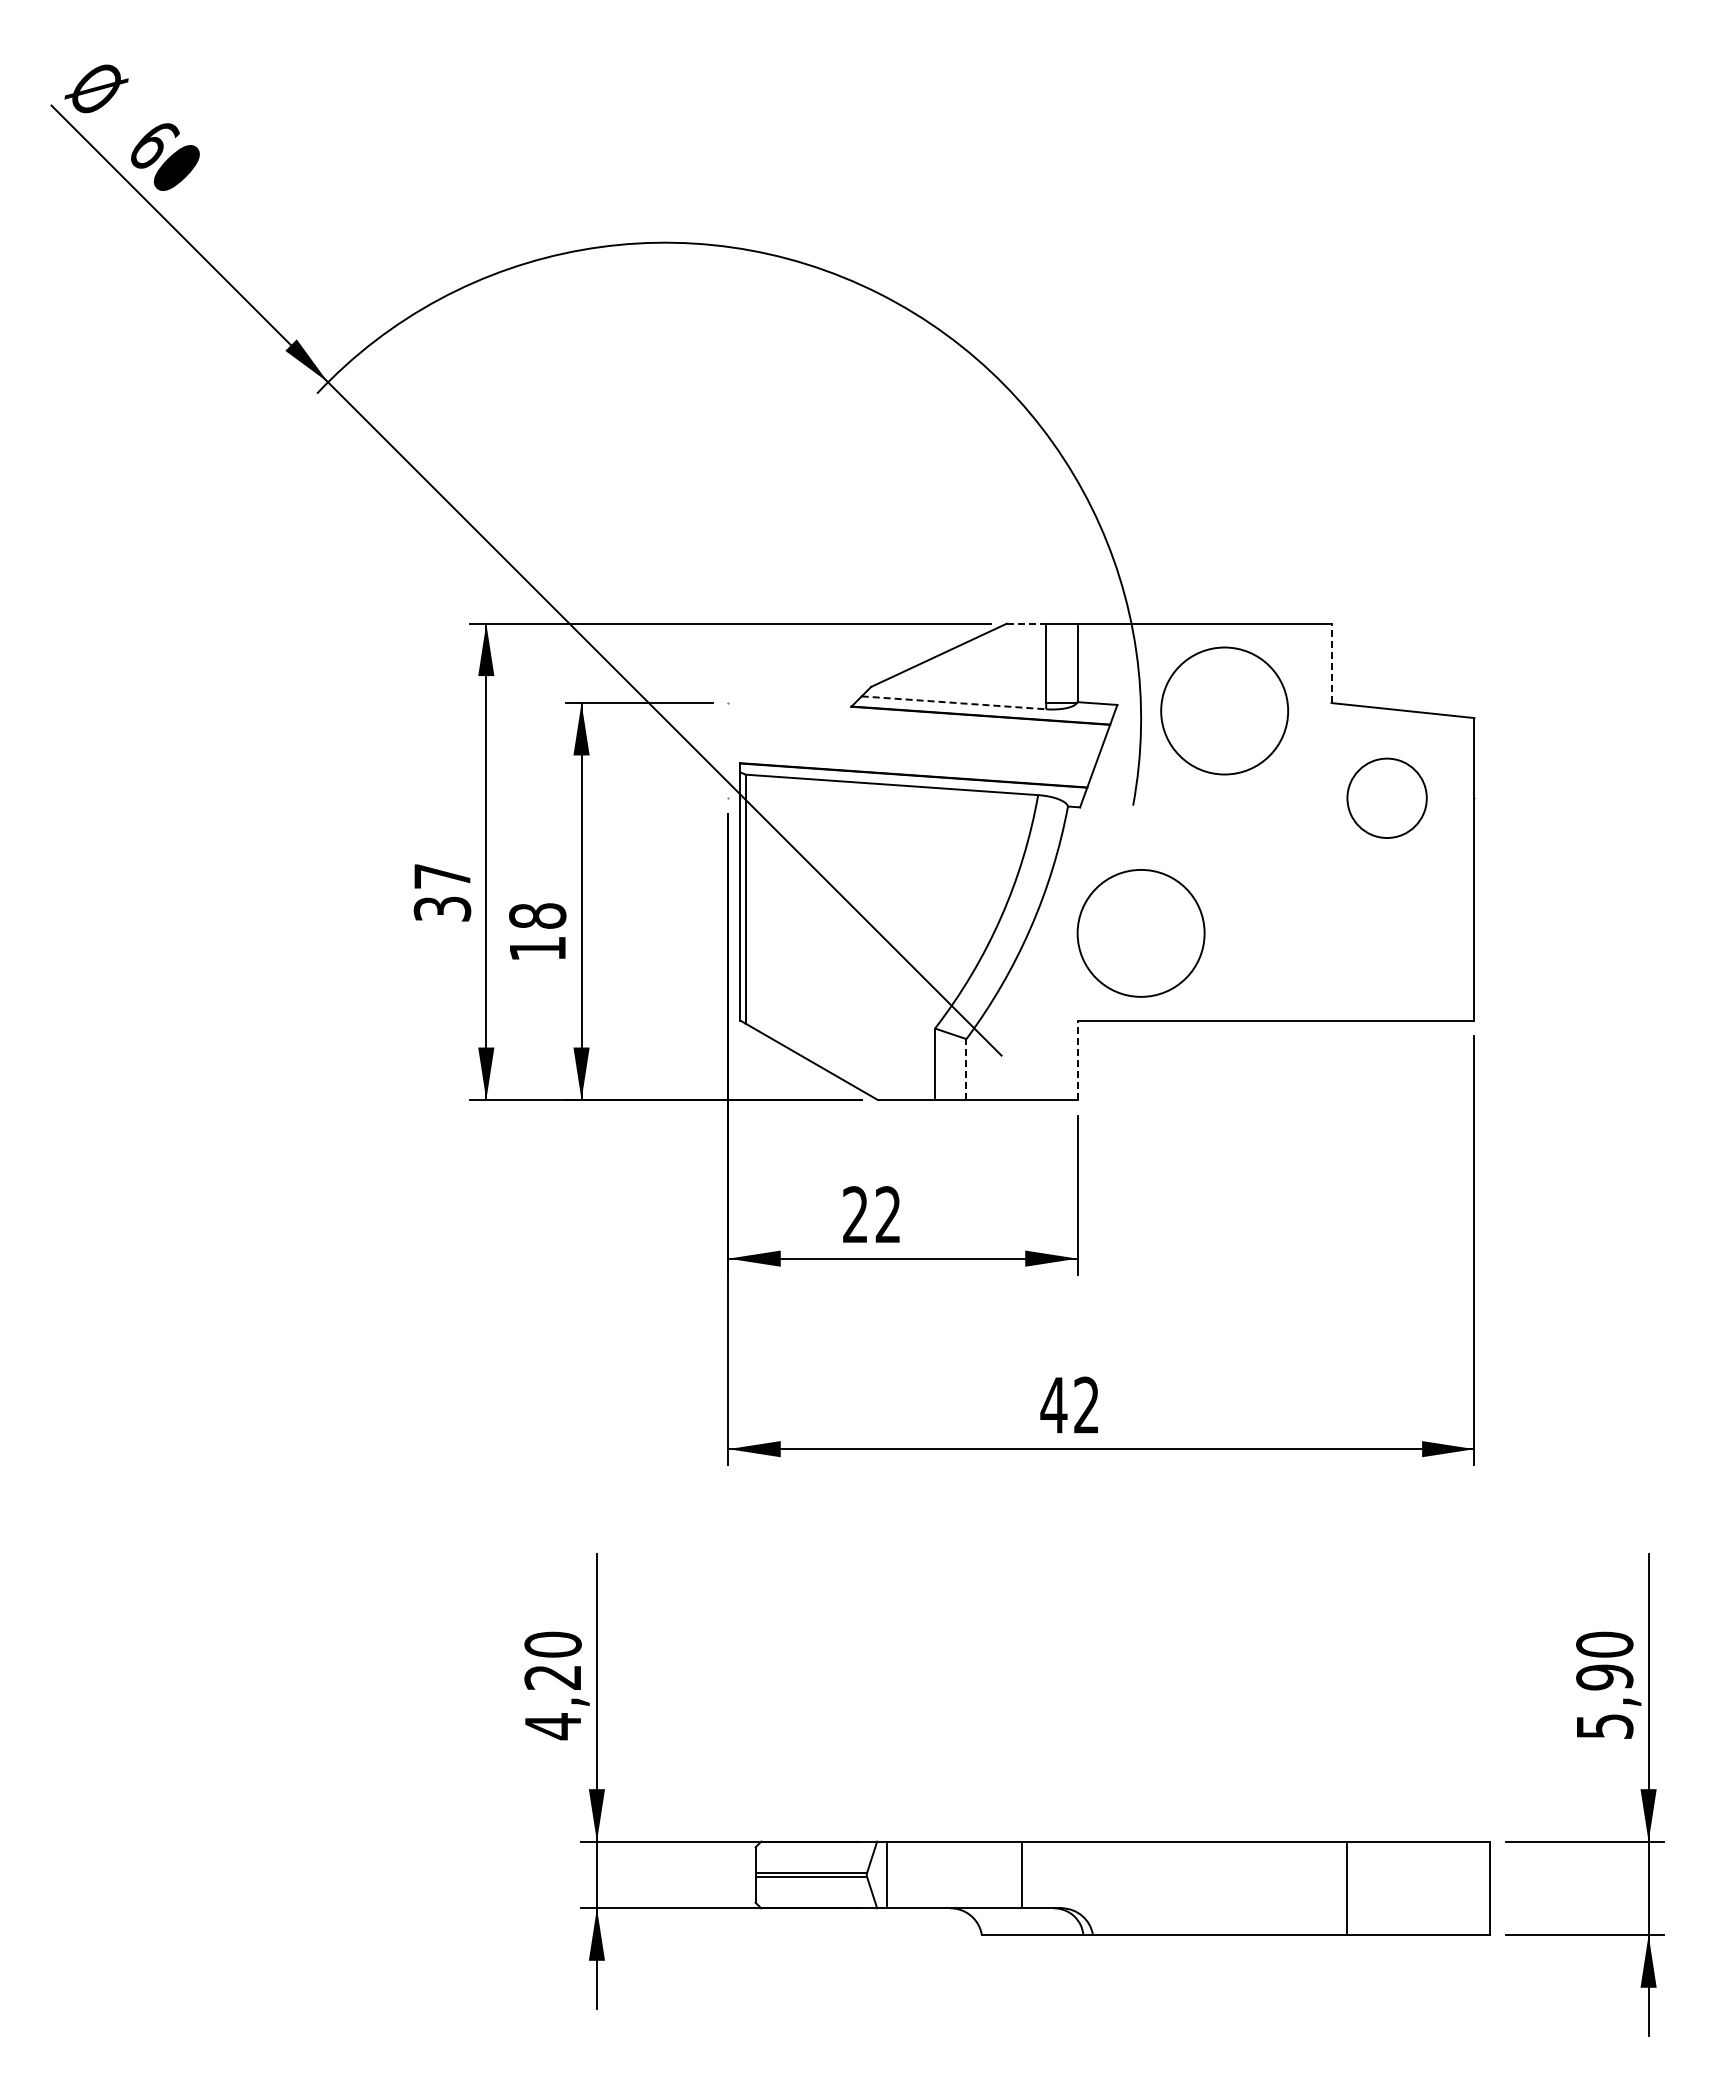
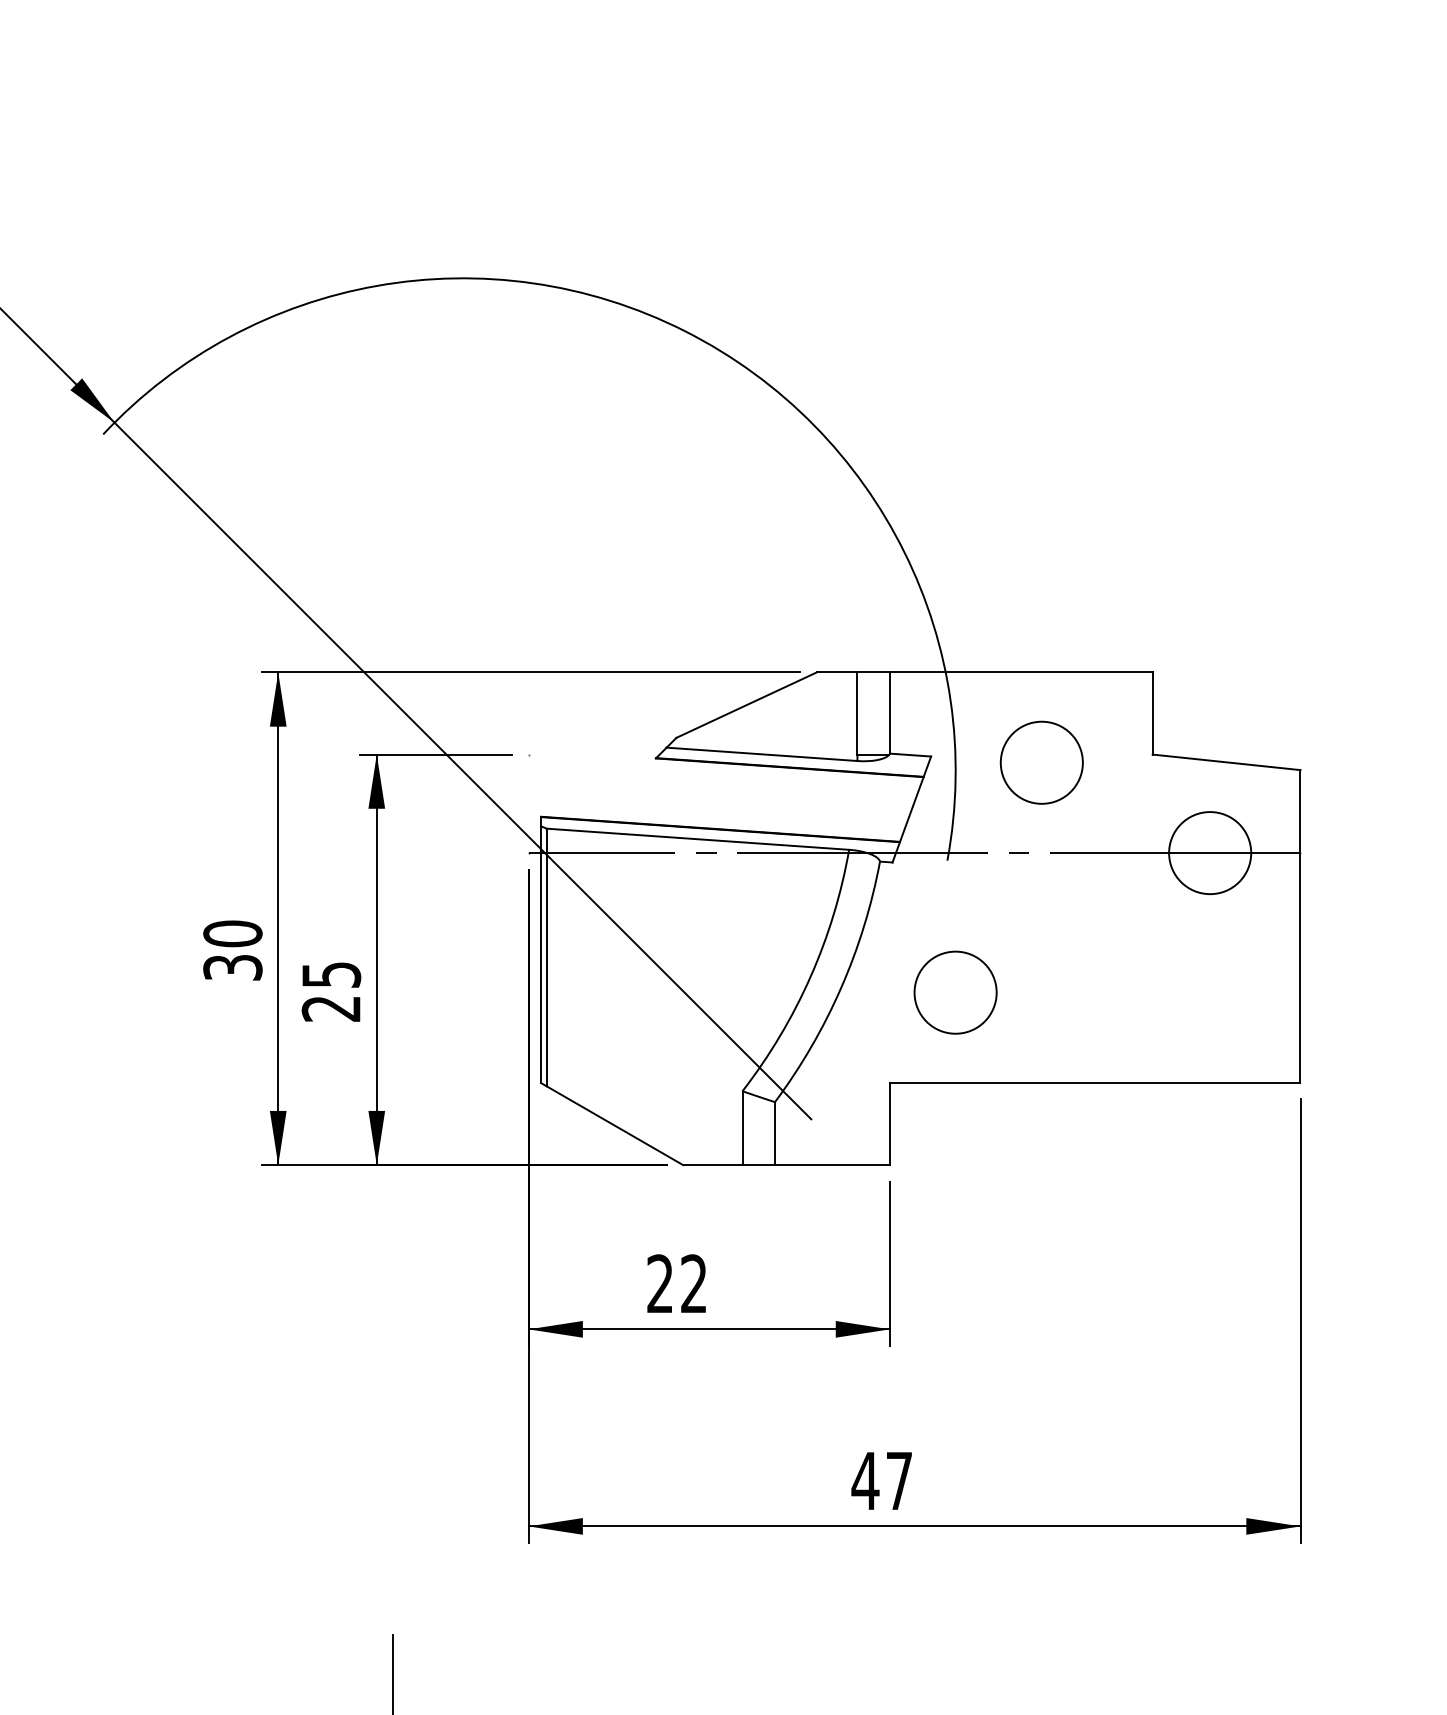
line: (1026, 623) -> (837, 672), dashed -> solid
line: (1331, 663) -> (1152, 713), dashed -> solid
line: (954, 702) -> (762, 753), dashed -> solid
circle: (1223, 710) -> (1040, 762), size x0.62
line: (1101, 798) -> (914, 853), added
text: (442, 876) -> (232, 933), 37 -> 30
text: (537, 932) -> (331, 991), 18 -> 25
circle: (1140, 932) -> (955, 991), size x0.62
line: (1077, 1060) -> (889, 1124), dashed -> solid
line: (966, 1069) -> (775, 1133), dashed -> solid
text: (1086, 1404) -> (899, 1480), 42 -> 47

